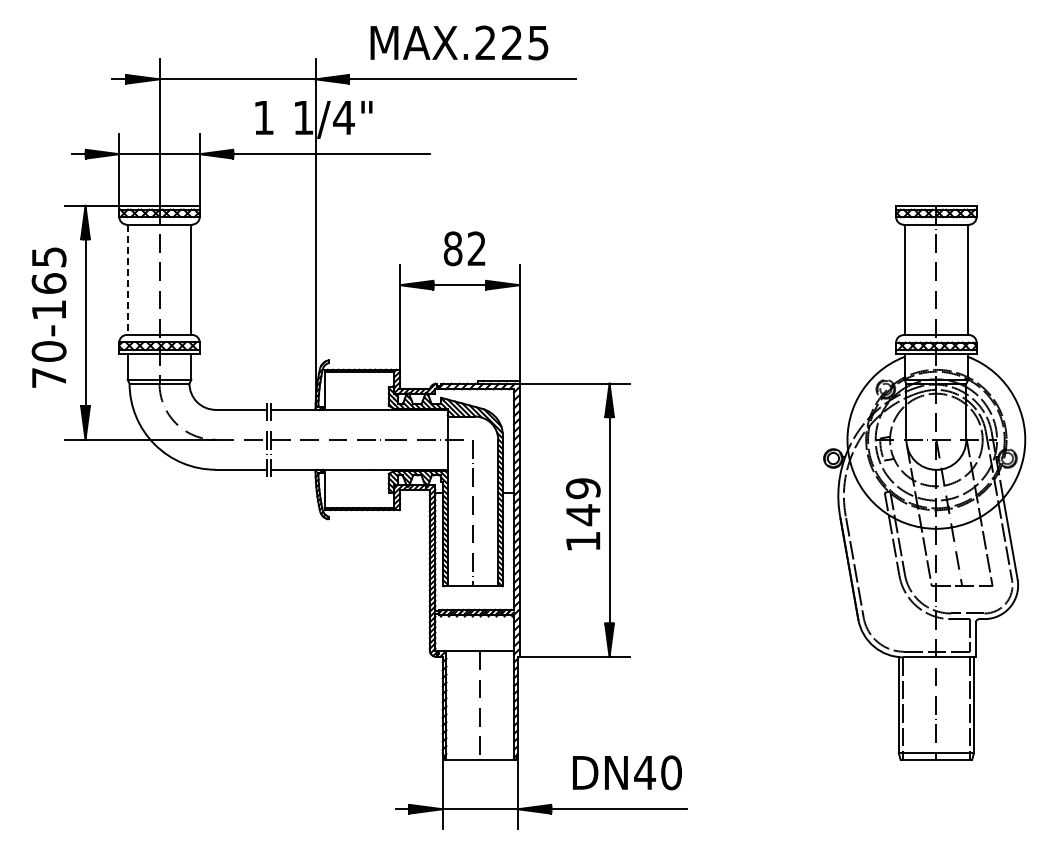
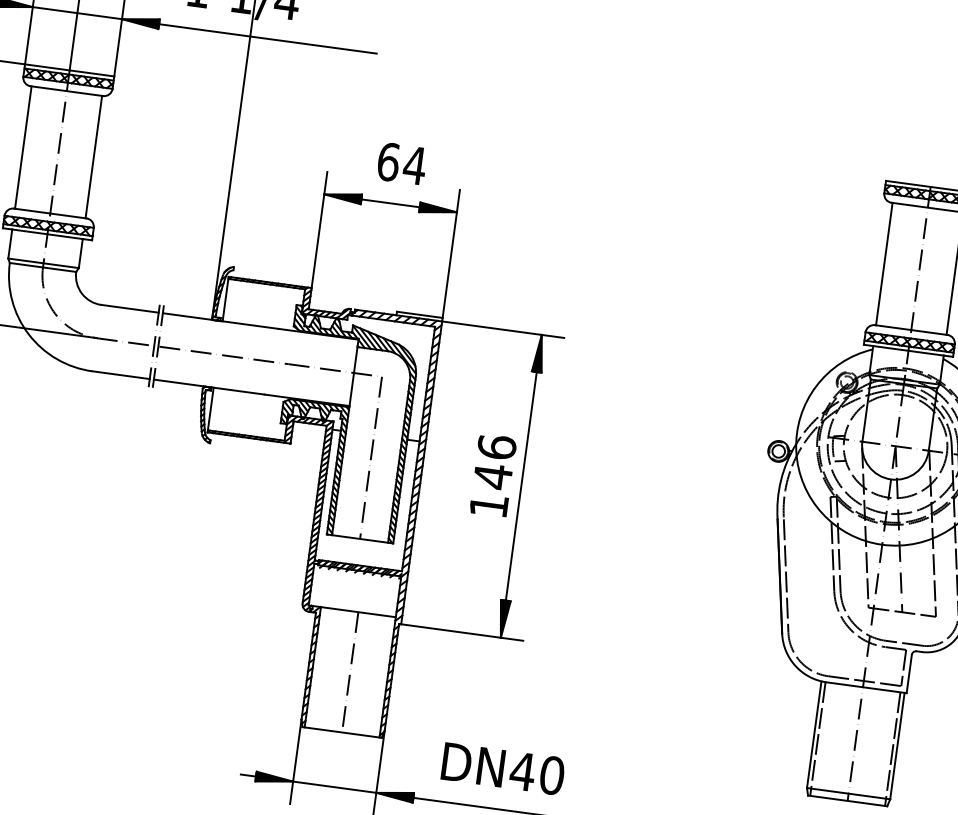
text: (464, 248) -> (401, 163), 82 -> 64
line: (127, 280) -> (22, 148), dashed -> solid
text: (582, 488) -> (496, 447), 149 -> 146

